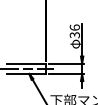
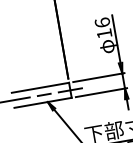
text: (74, 35) -> (103, 34), 36 -> 16

